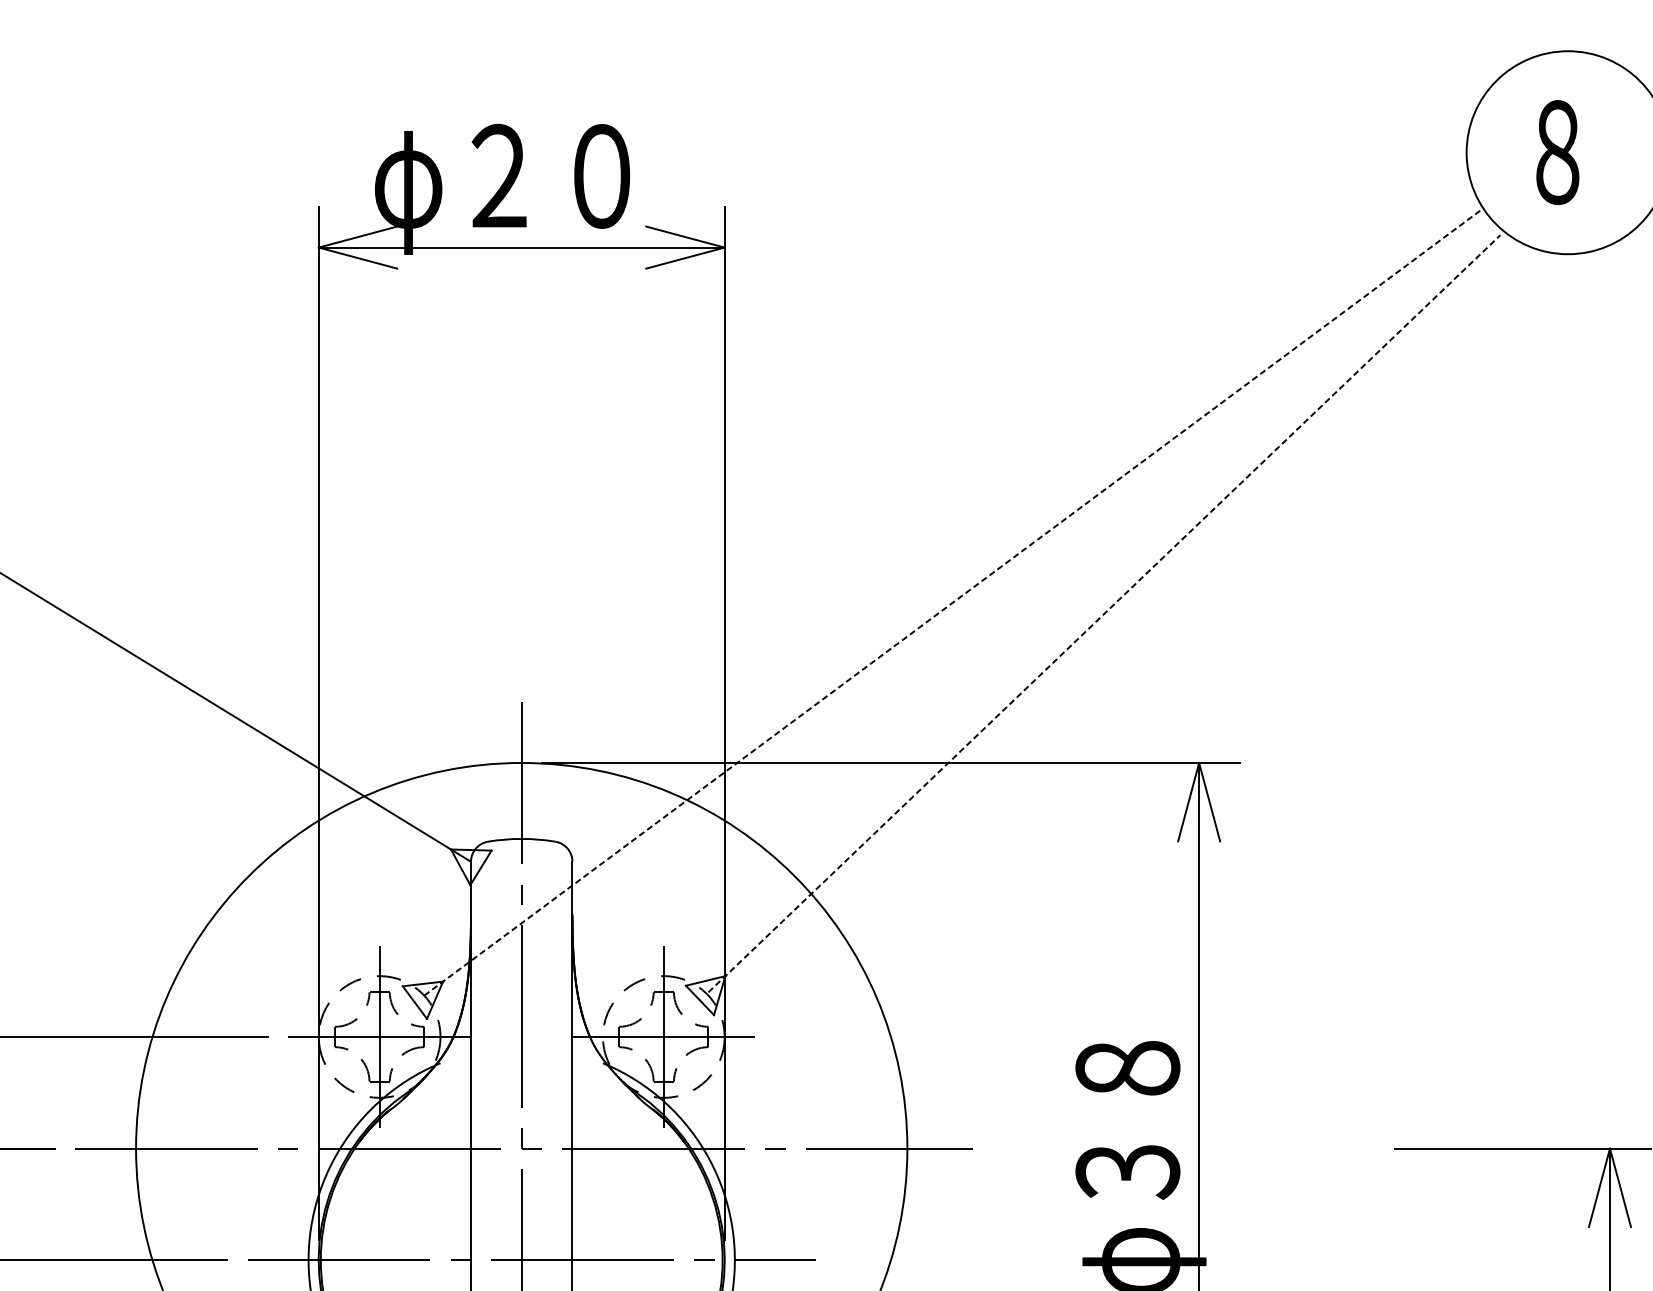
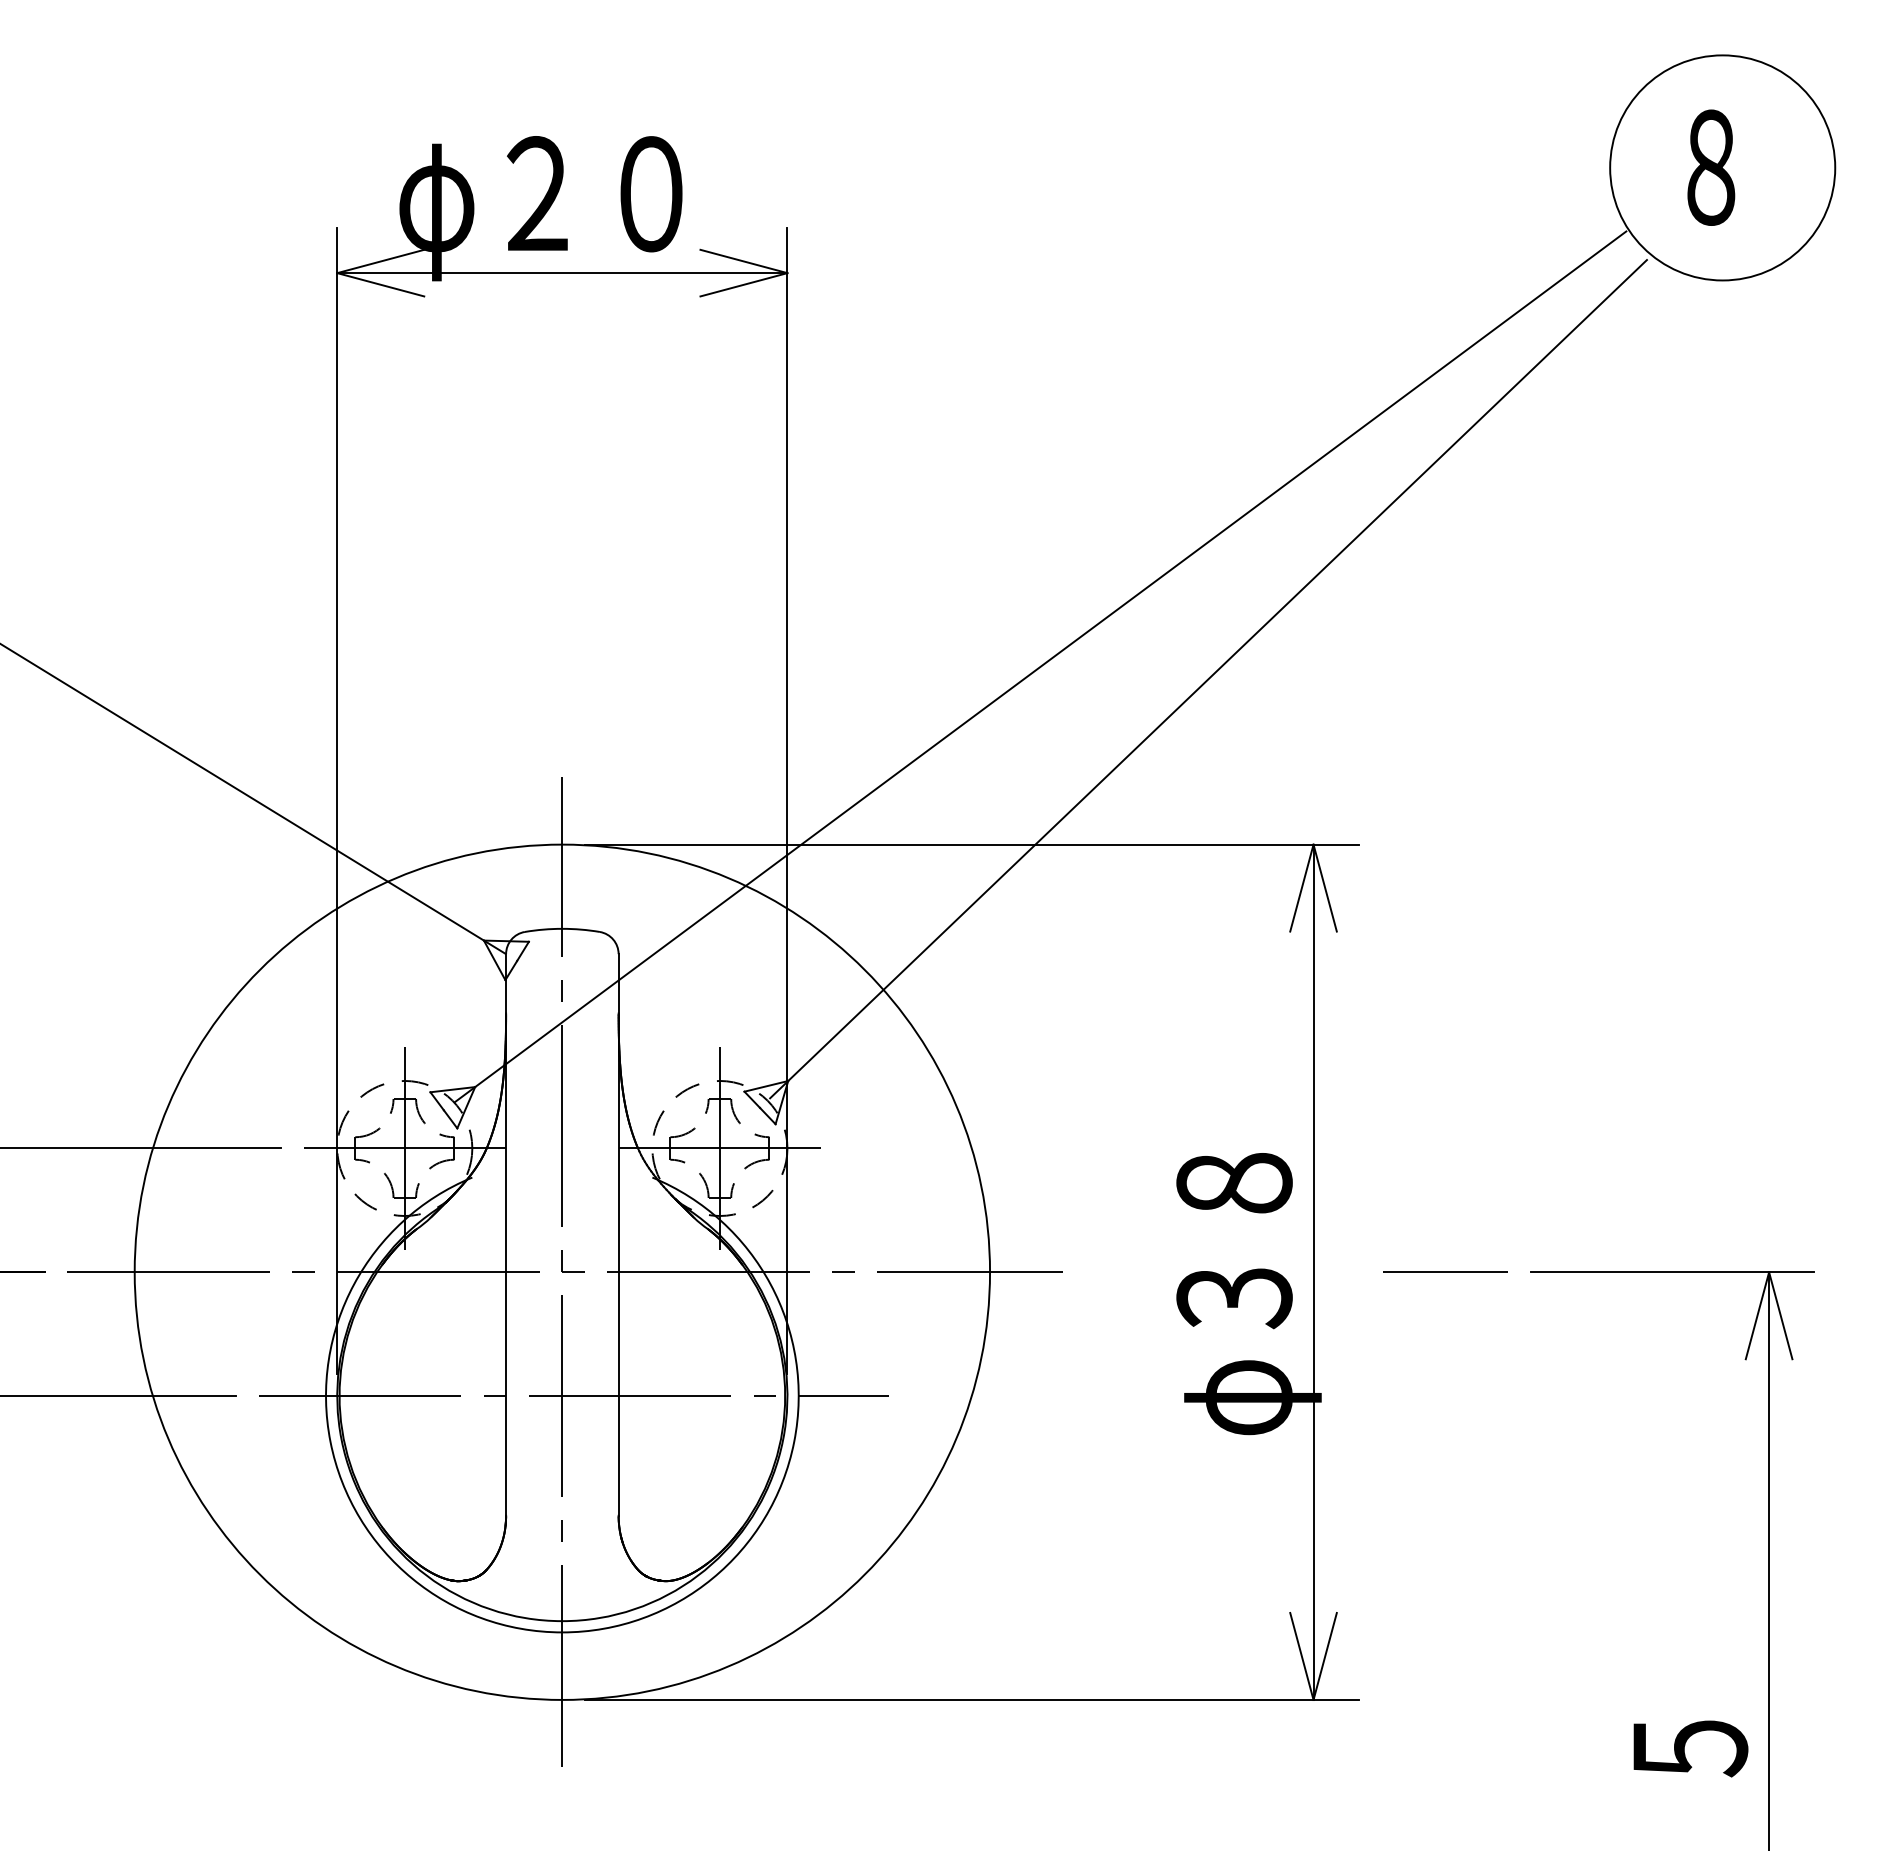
line: (952, 602) -> (1040, 666), dashed -> solid
line: (1104, 613) -> (1208, 678), dashed -> solid
line: (1318, 1147) -> (1445, 1271), added

